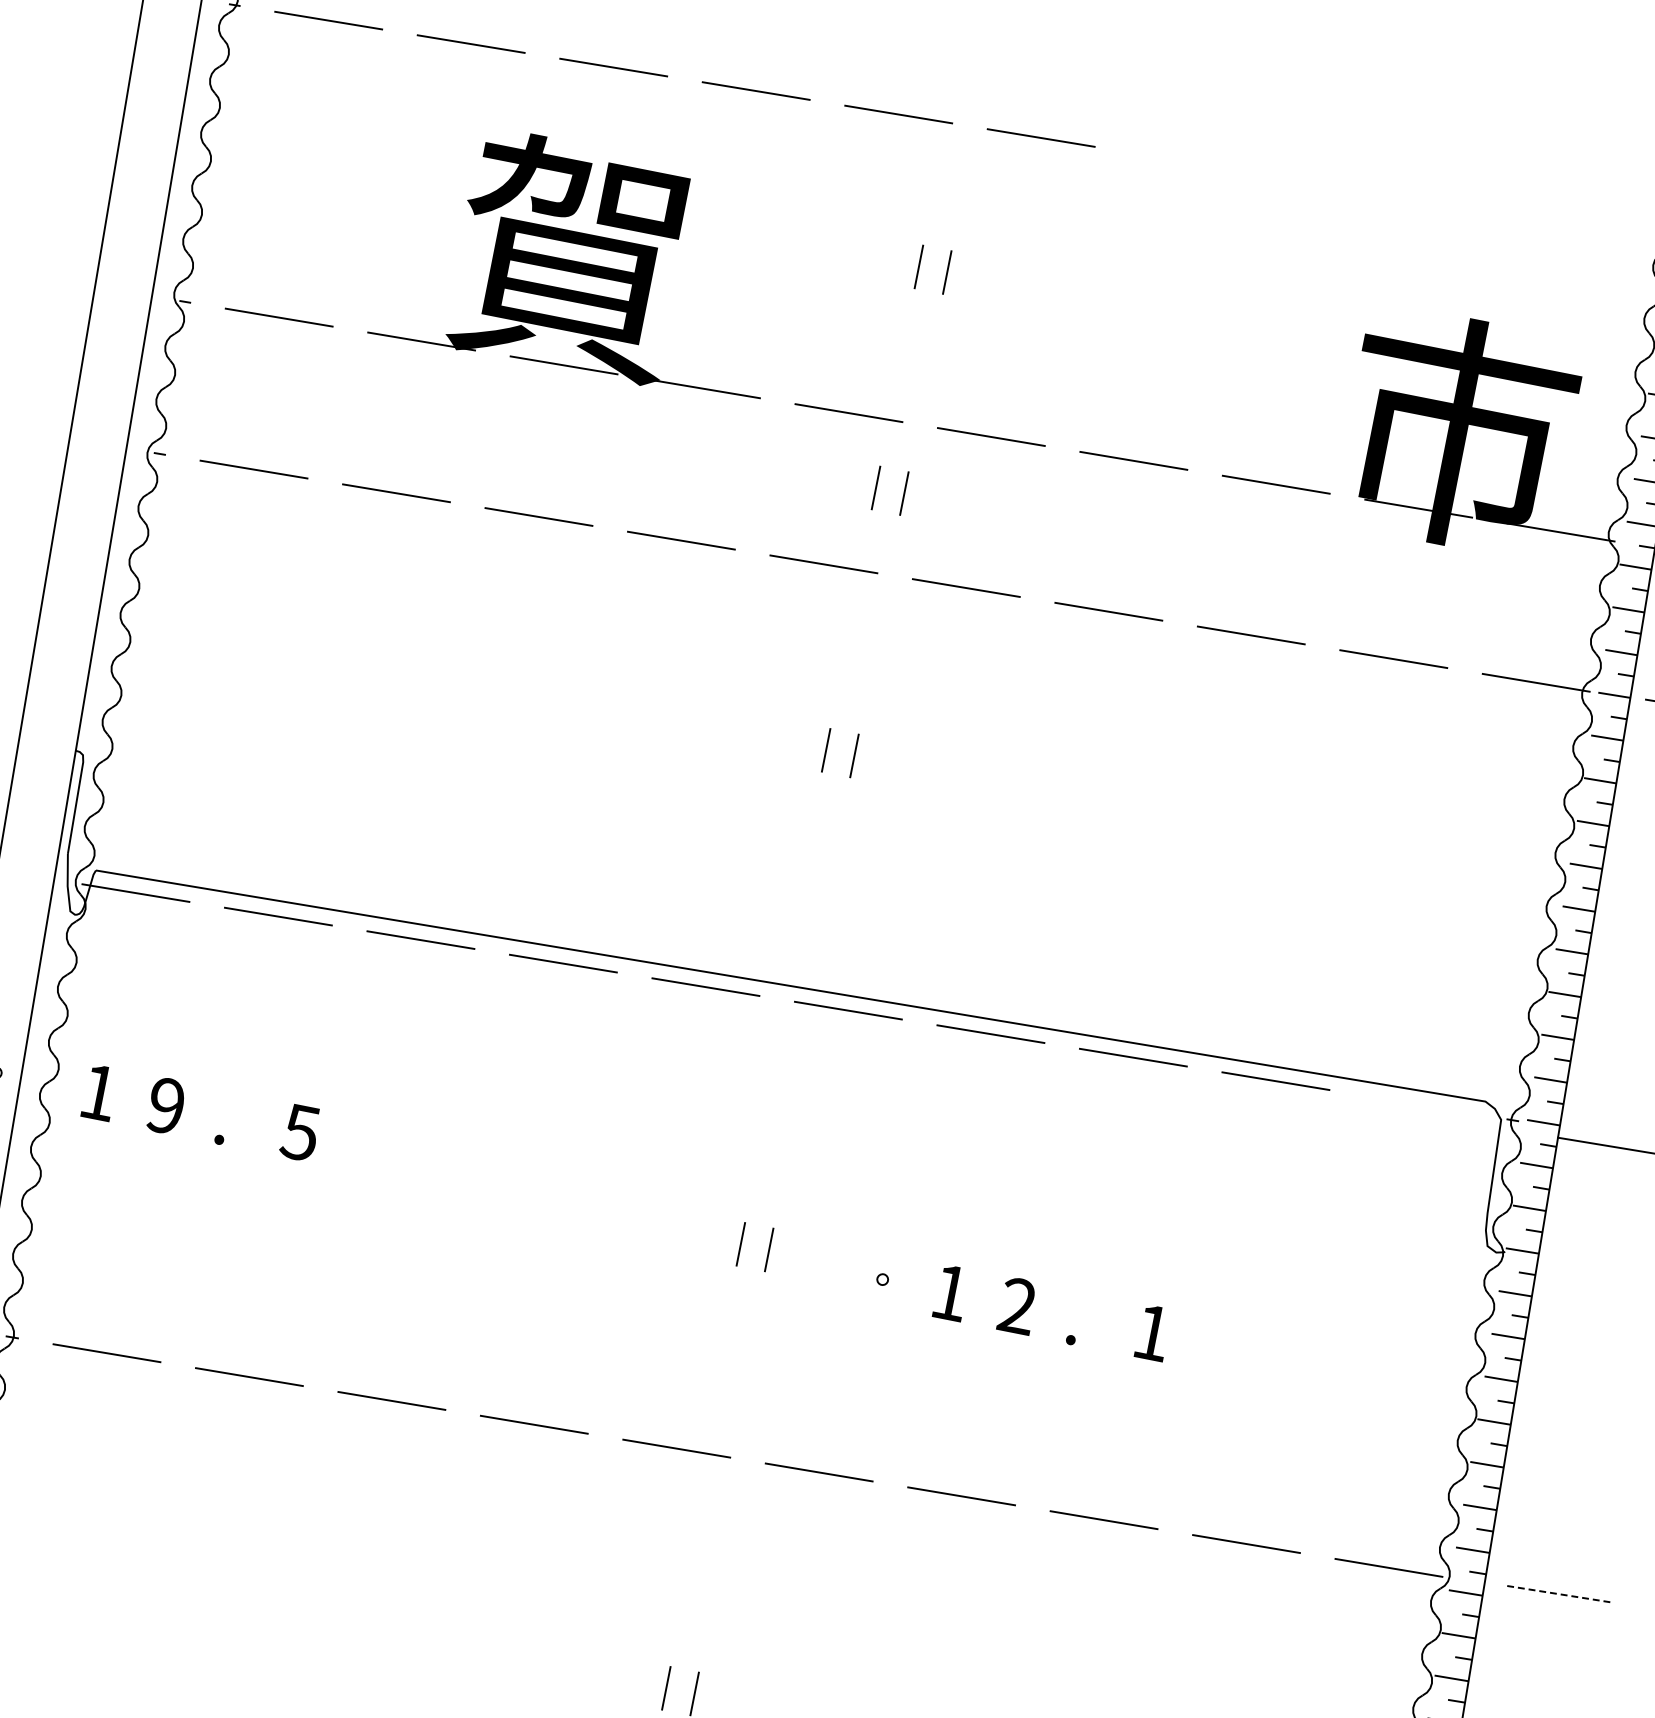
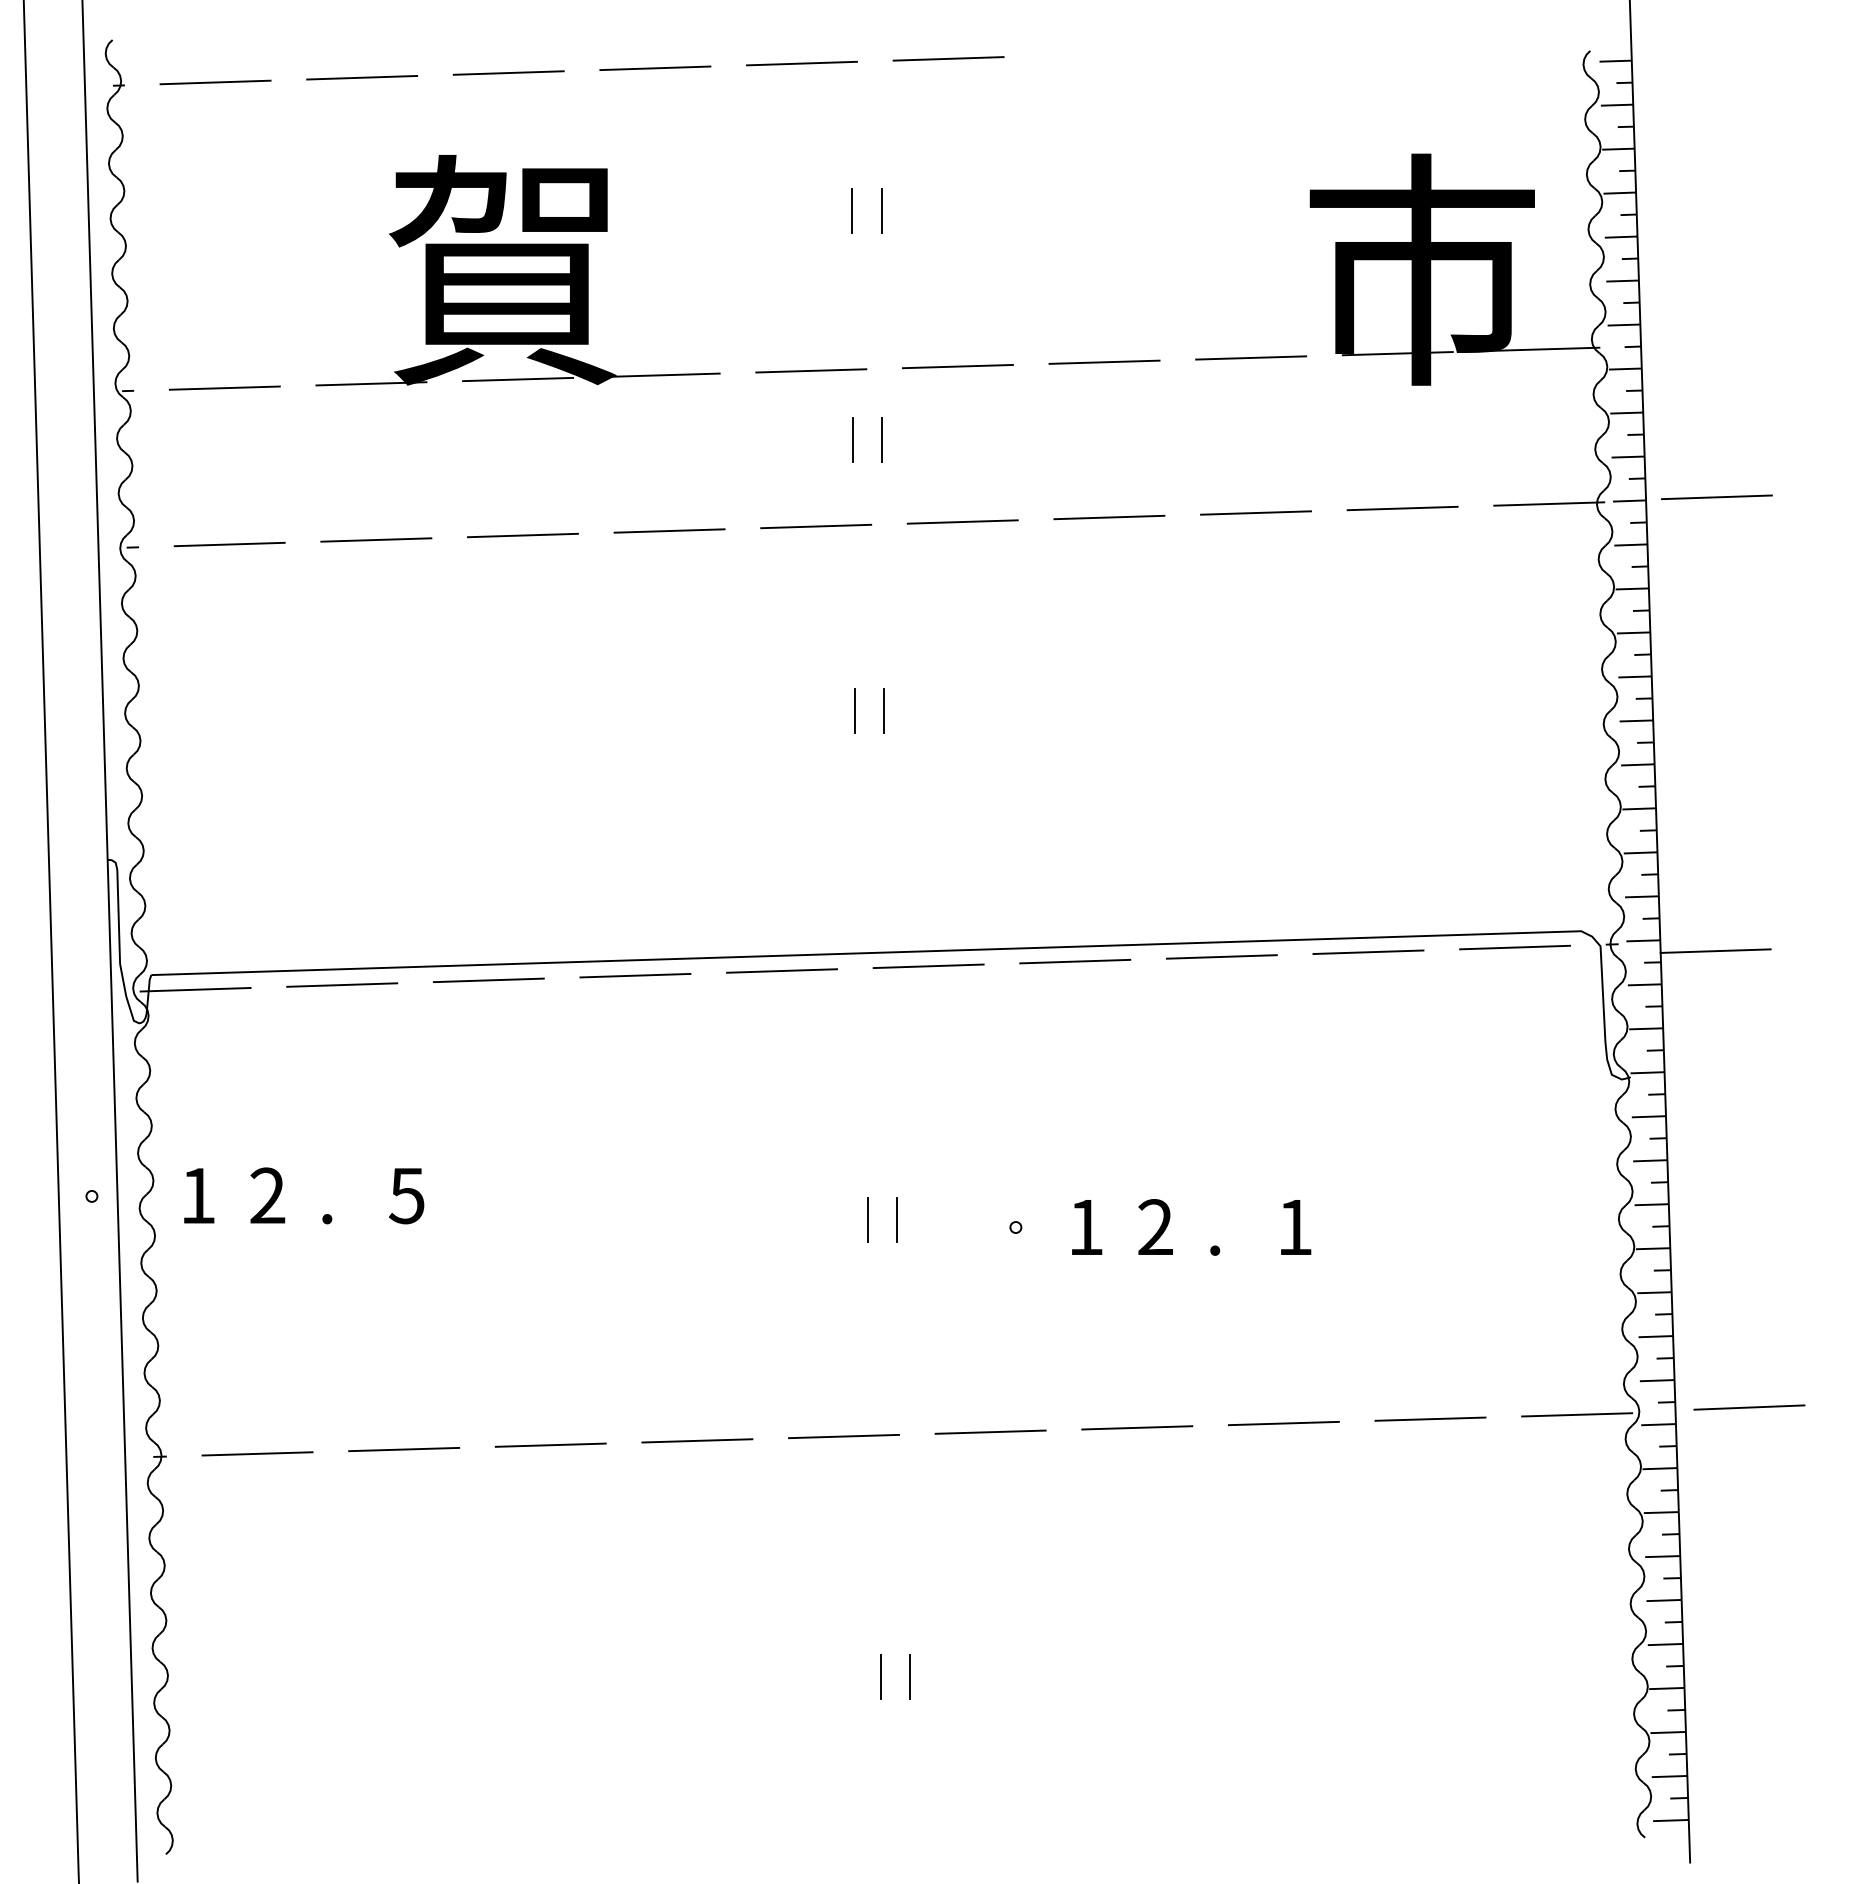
line: (1418, 1104) -> (1515, 947), added
text: (166, 1105) -> (267, 1195), 9 -> 2
line: (1555, 1593) -> (1748, 1407), dashed -> solid

